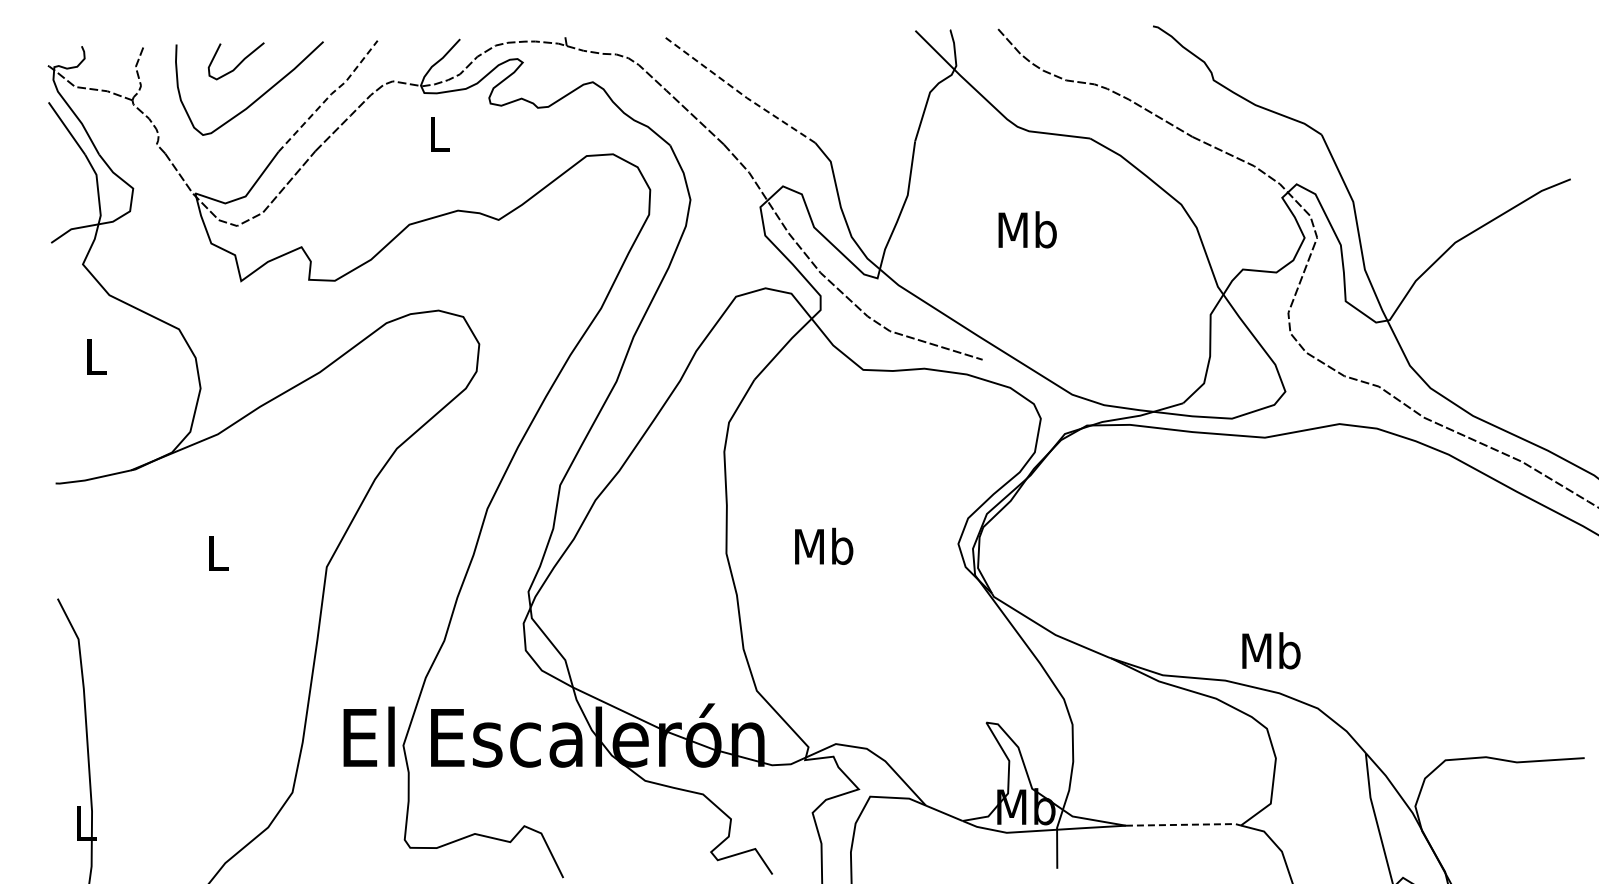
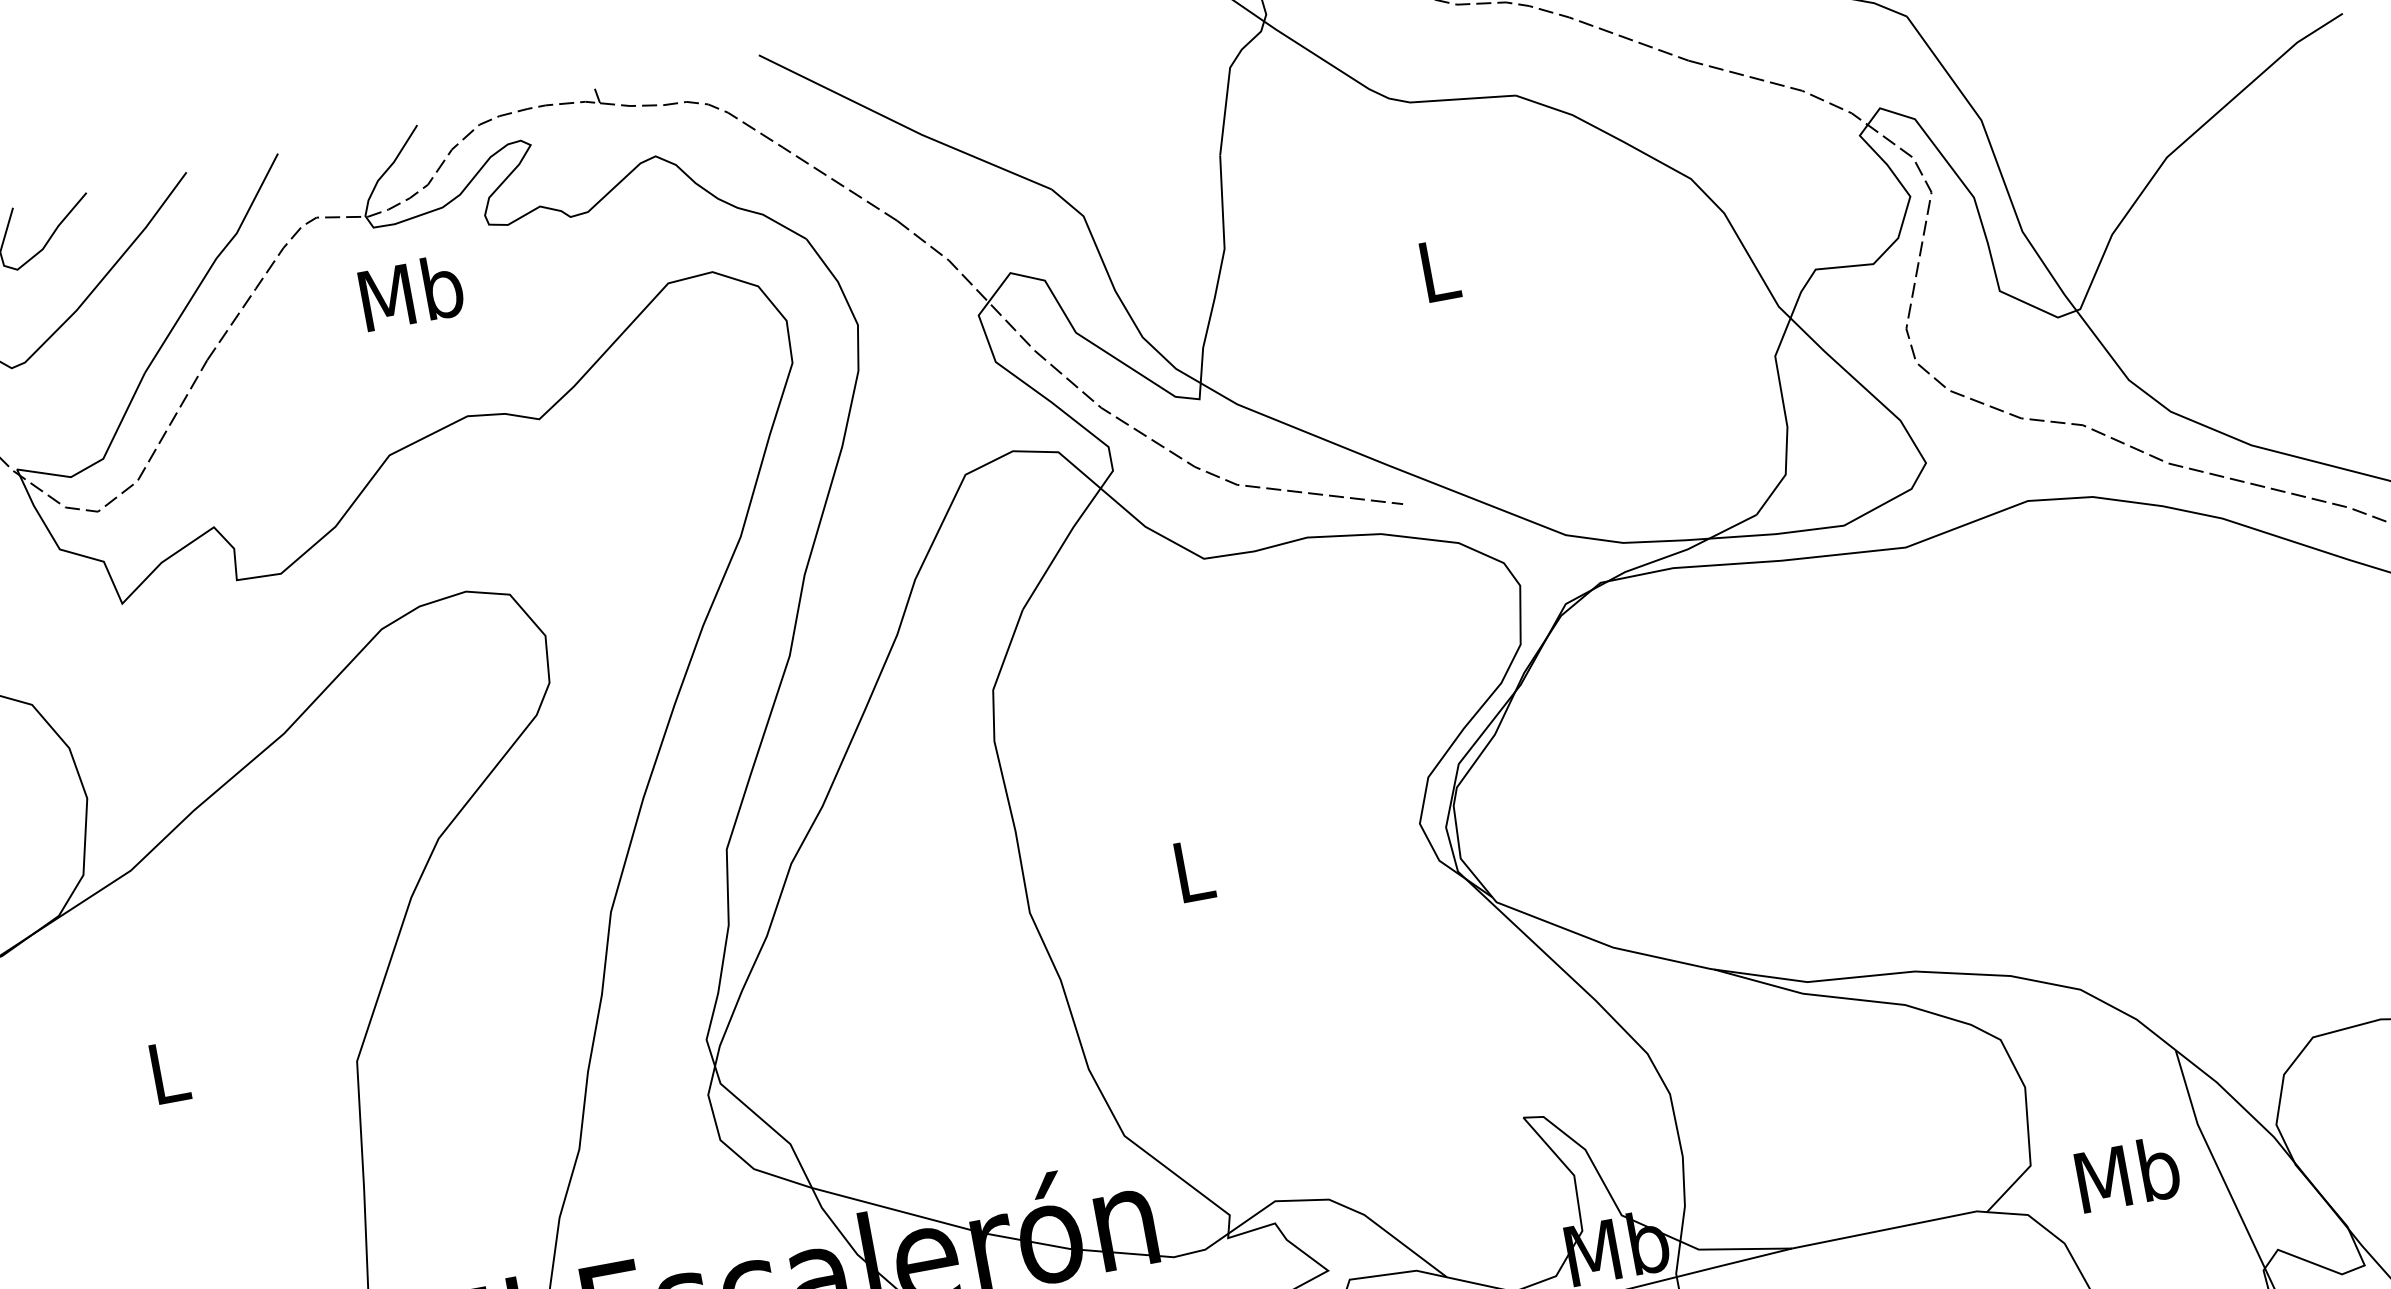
line: (736, 90) -> (901, 125), dashed -> solid
line: (330, 95) -> (215, 261), dashed -> solid
text: (439, 133) -> (411, 291), L -> Mb
text: (1027, 229) -> (1438, 269), Mb -> L
text: (824, 545) -> (1193, 868), Mb -> L
text: (1271, 650) -> (2127, 1173), moved
line: (1184, 824) -> (1890, 1228), dashed -> solid

